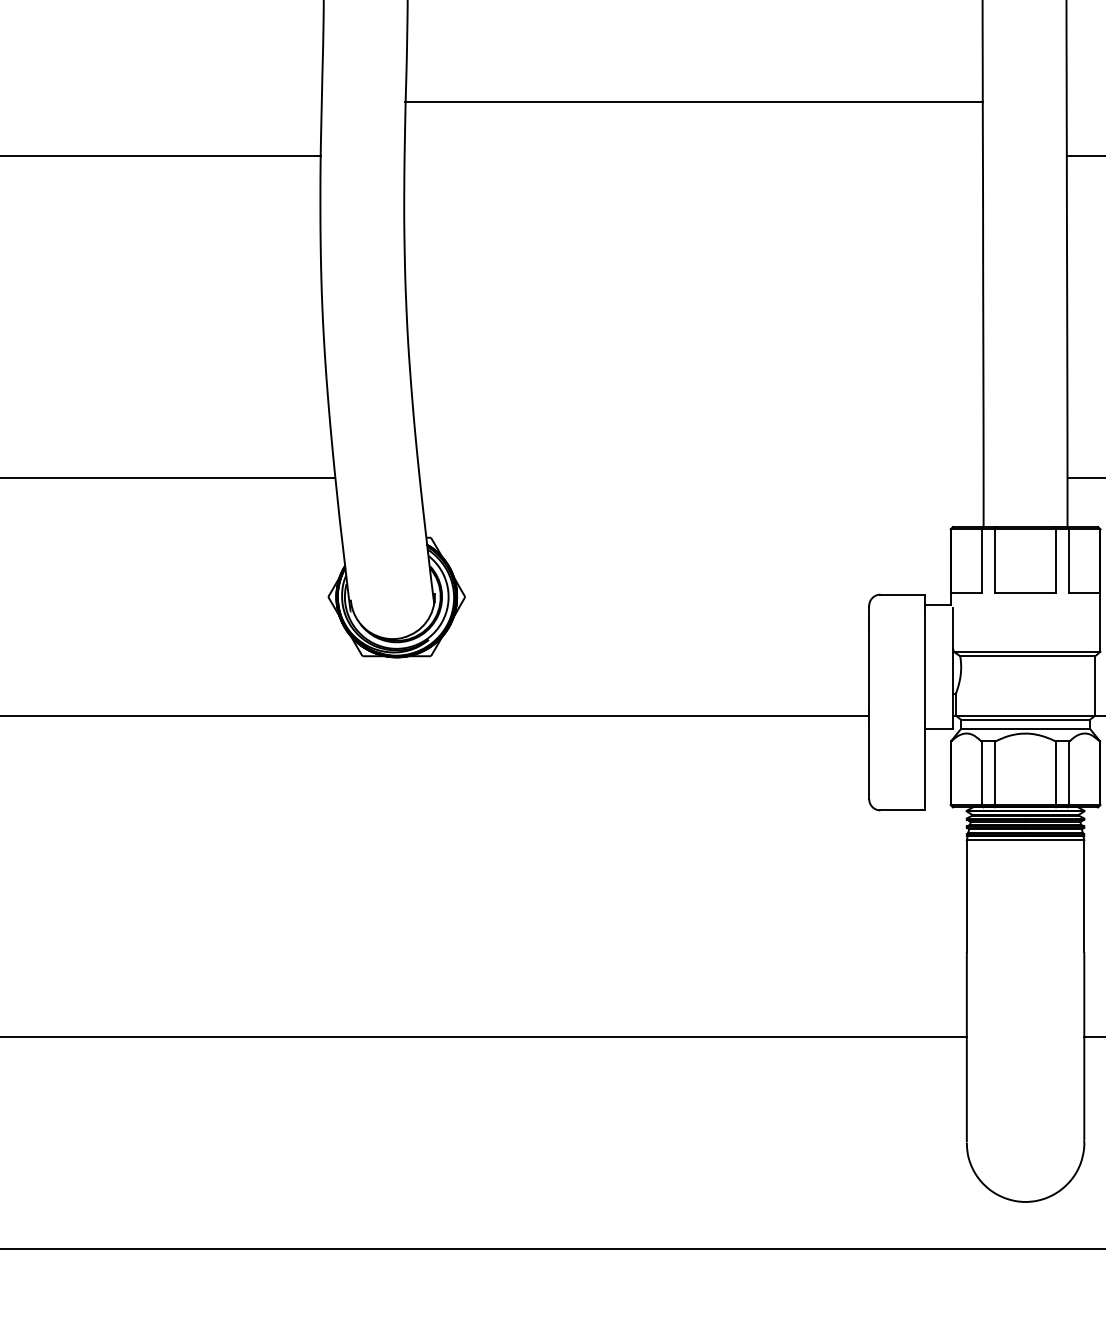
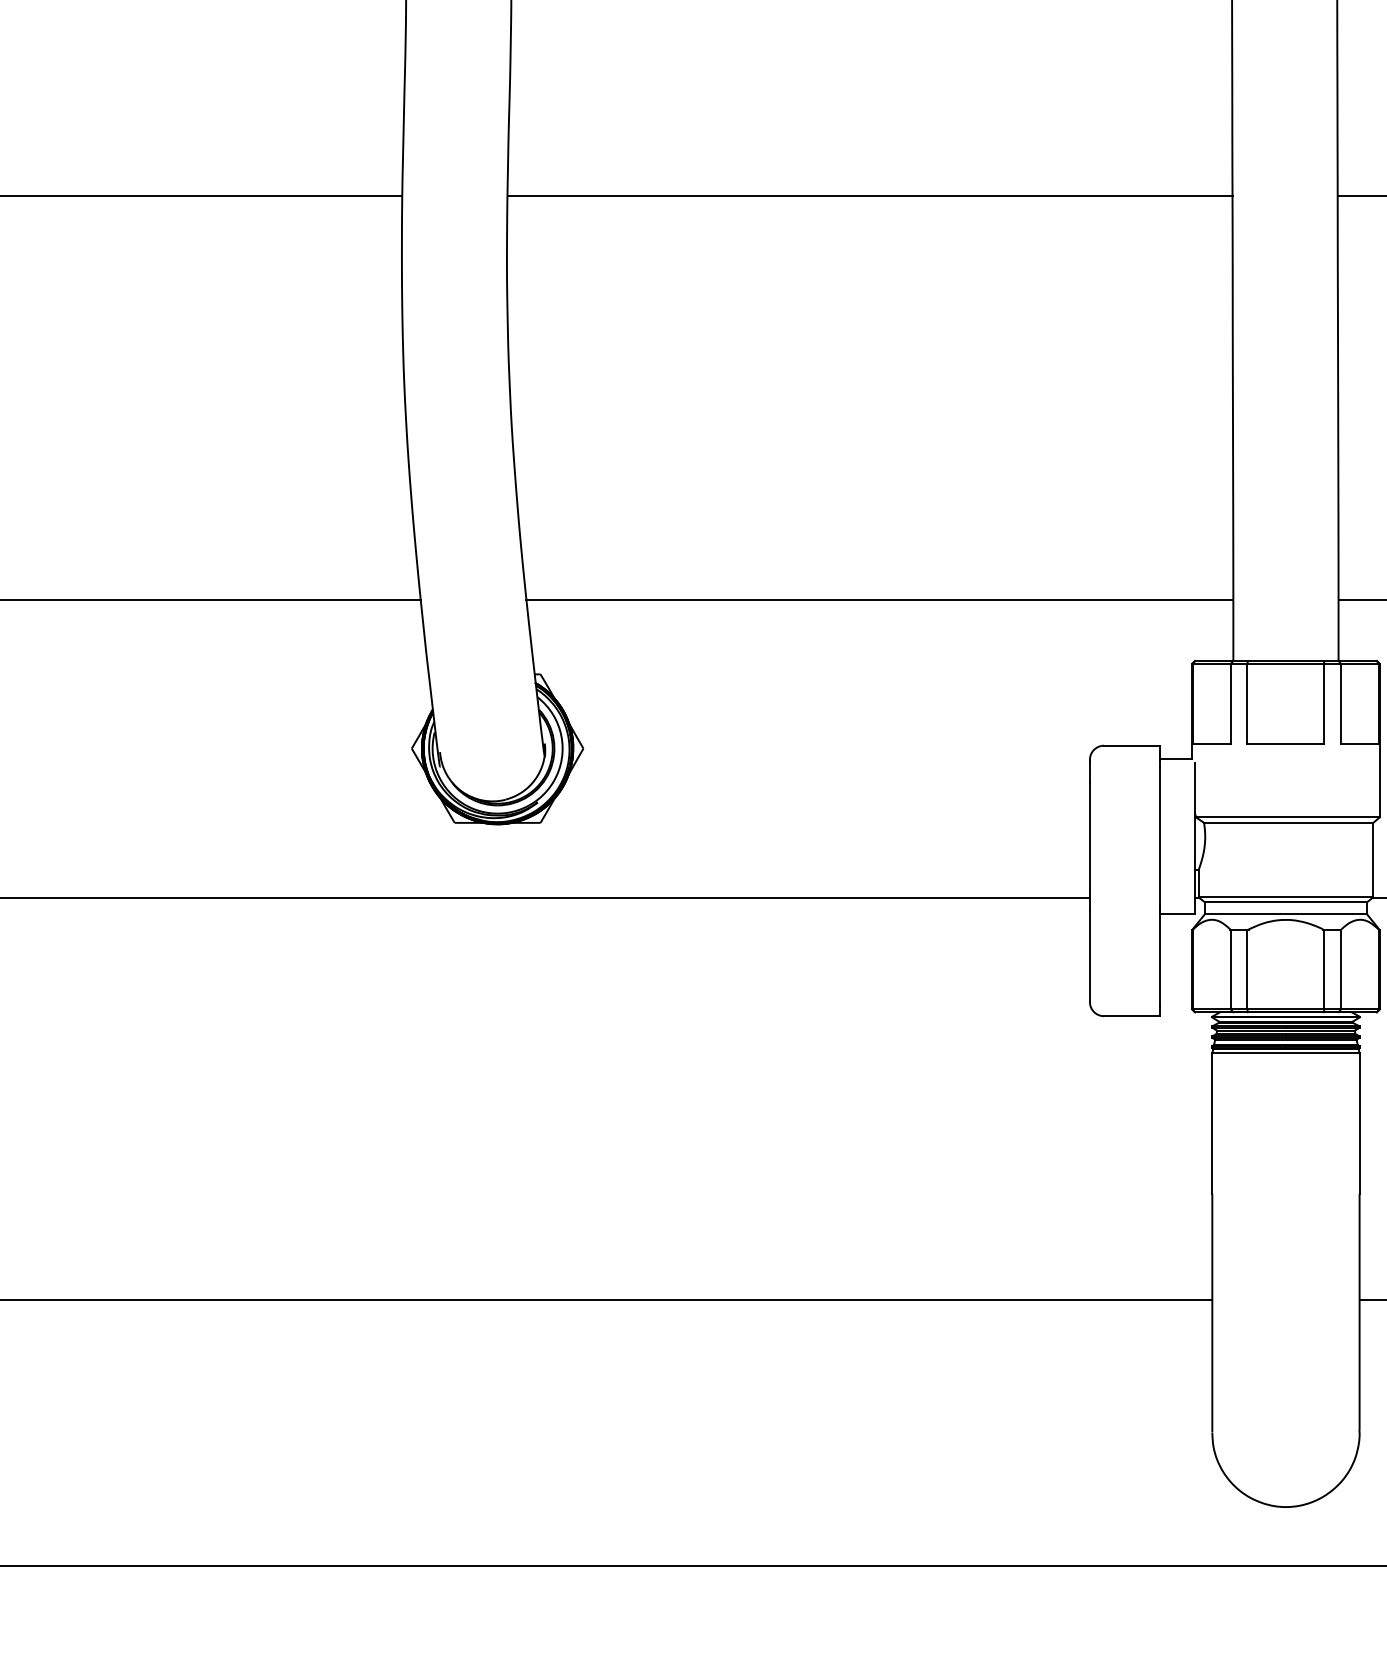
line: (693, 102) -> (869, 196), moved
line: (701, 478) -> (879, 600), added

